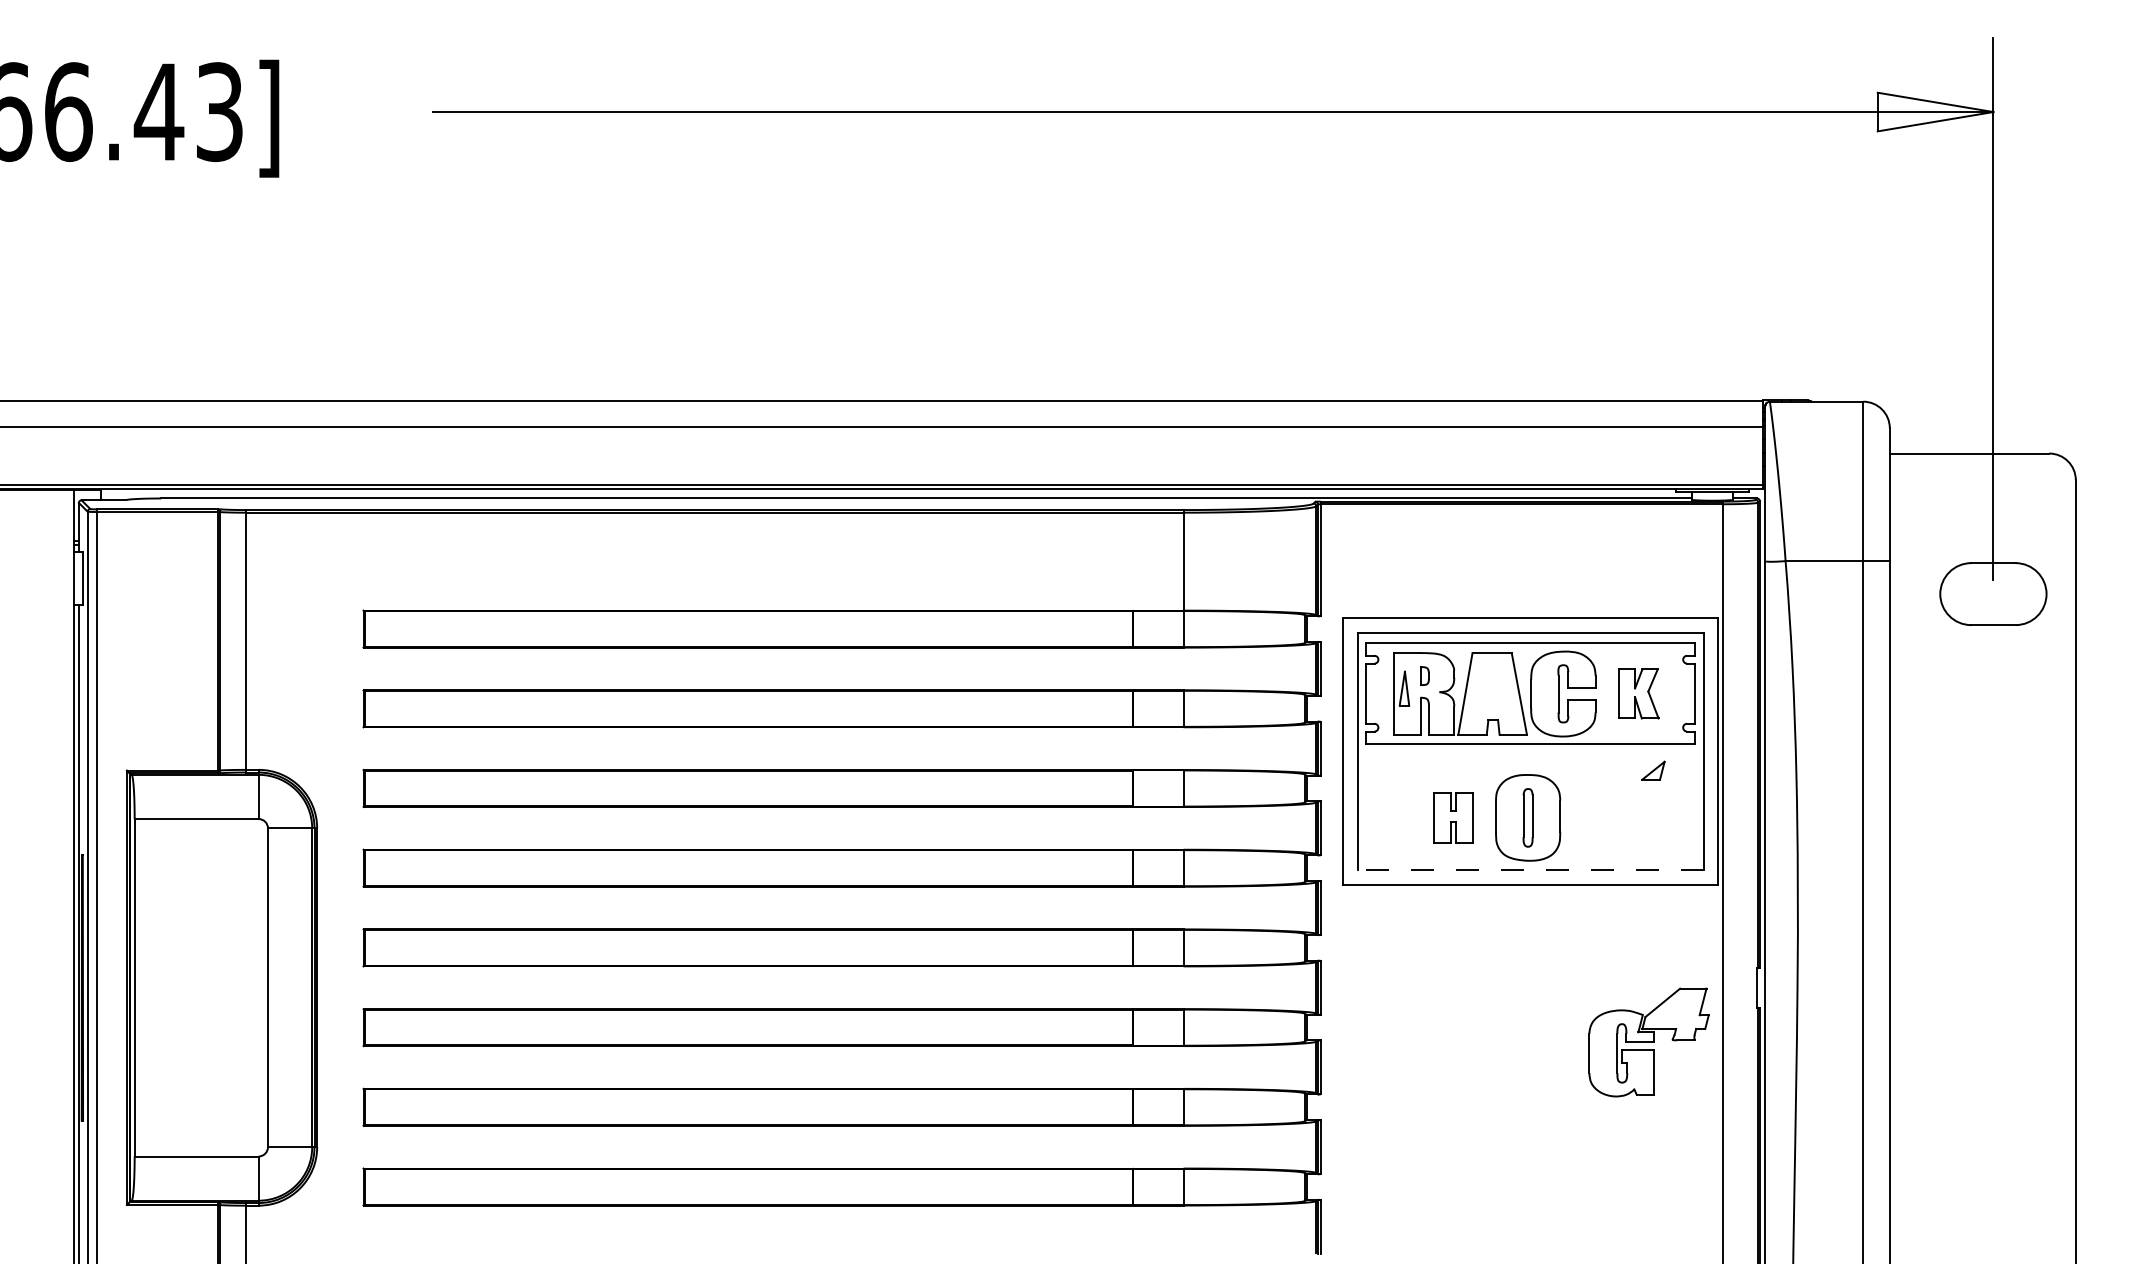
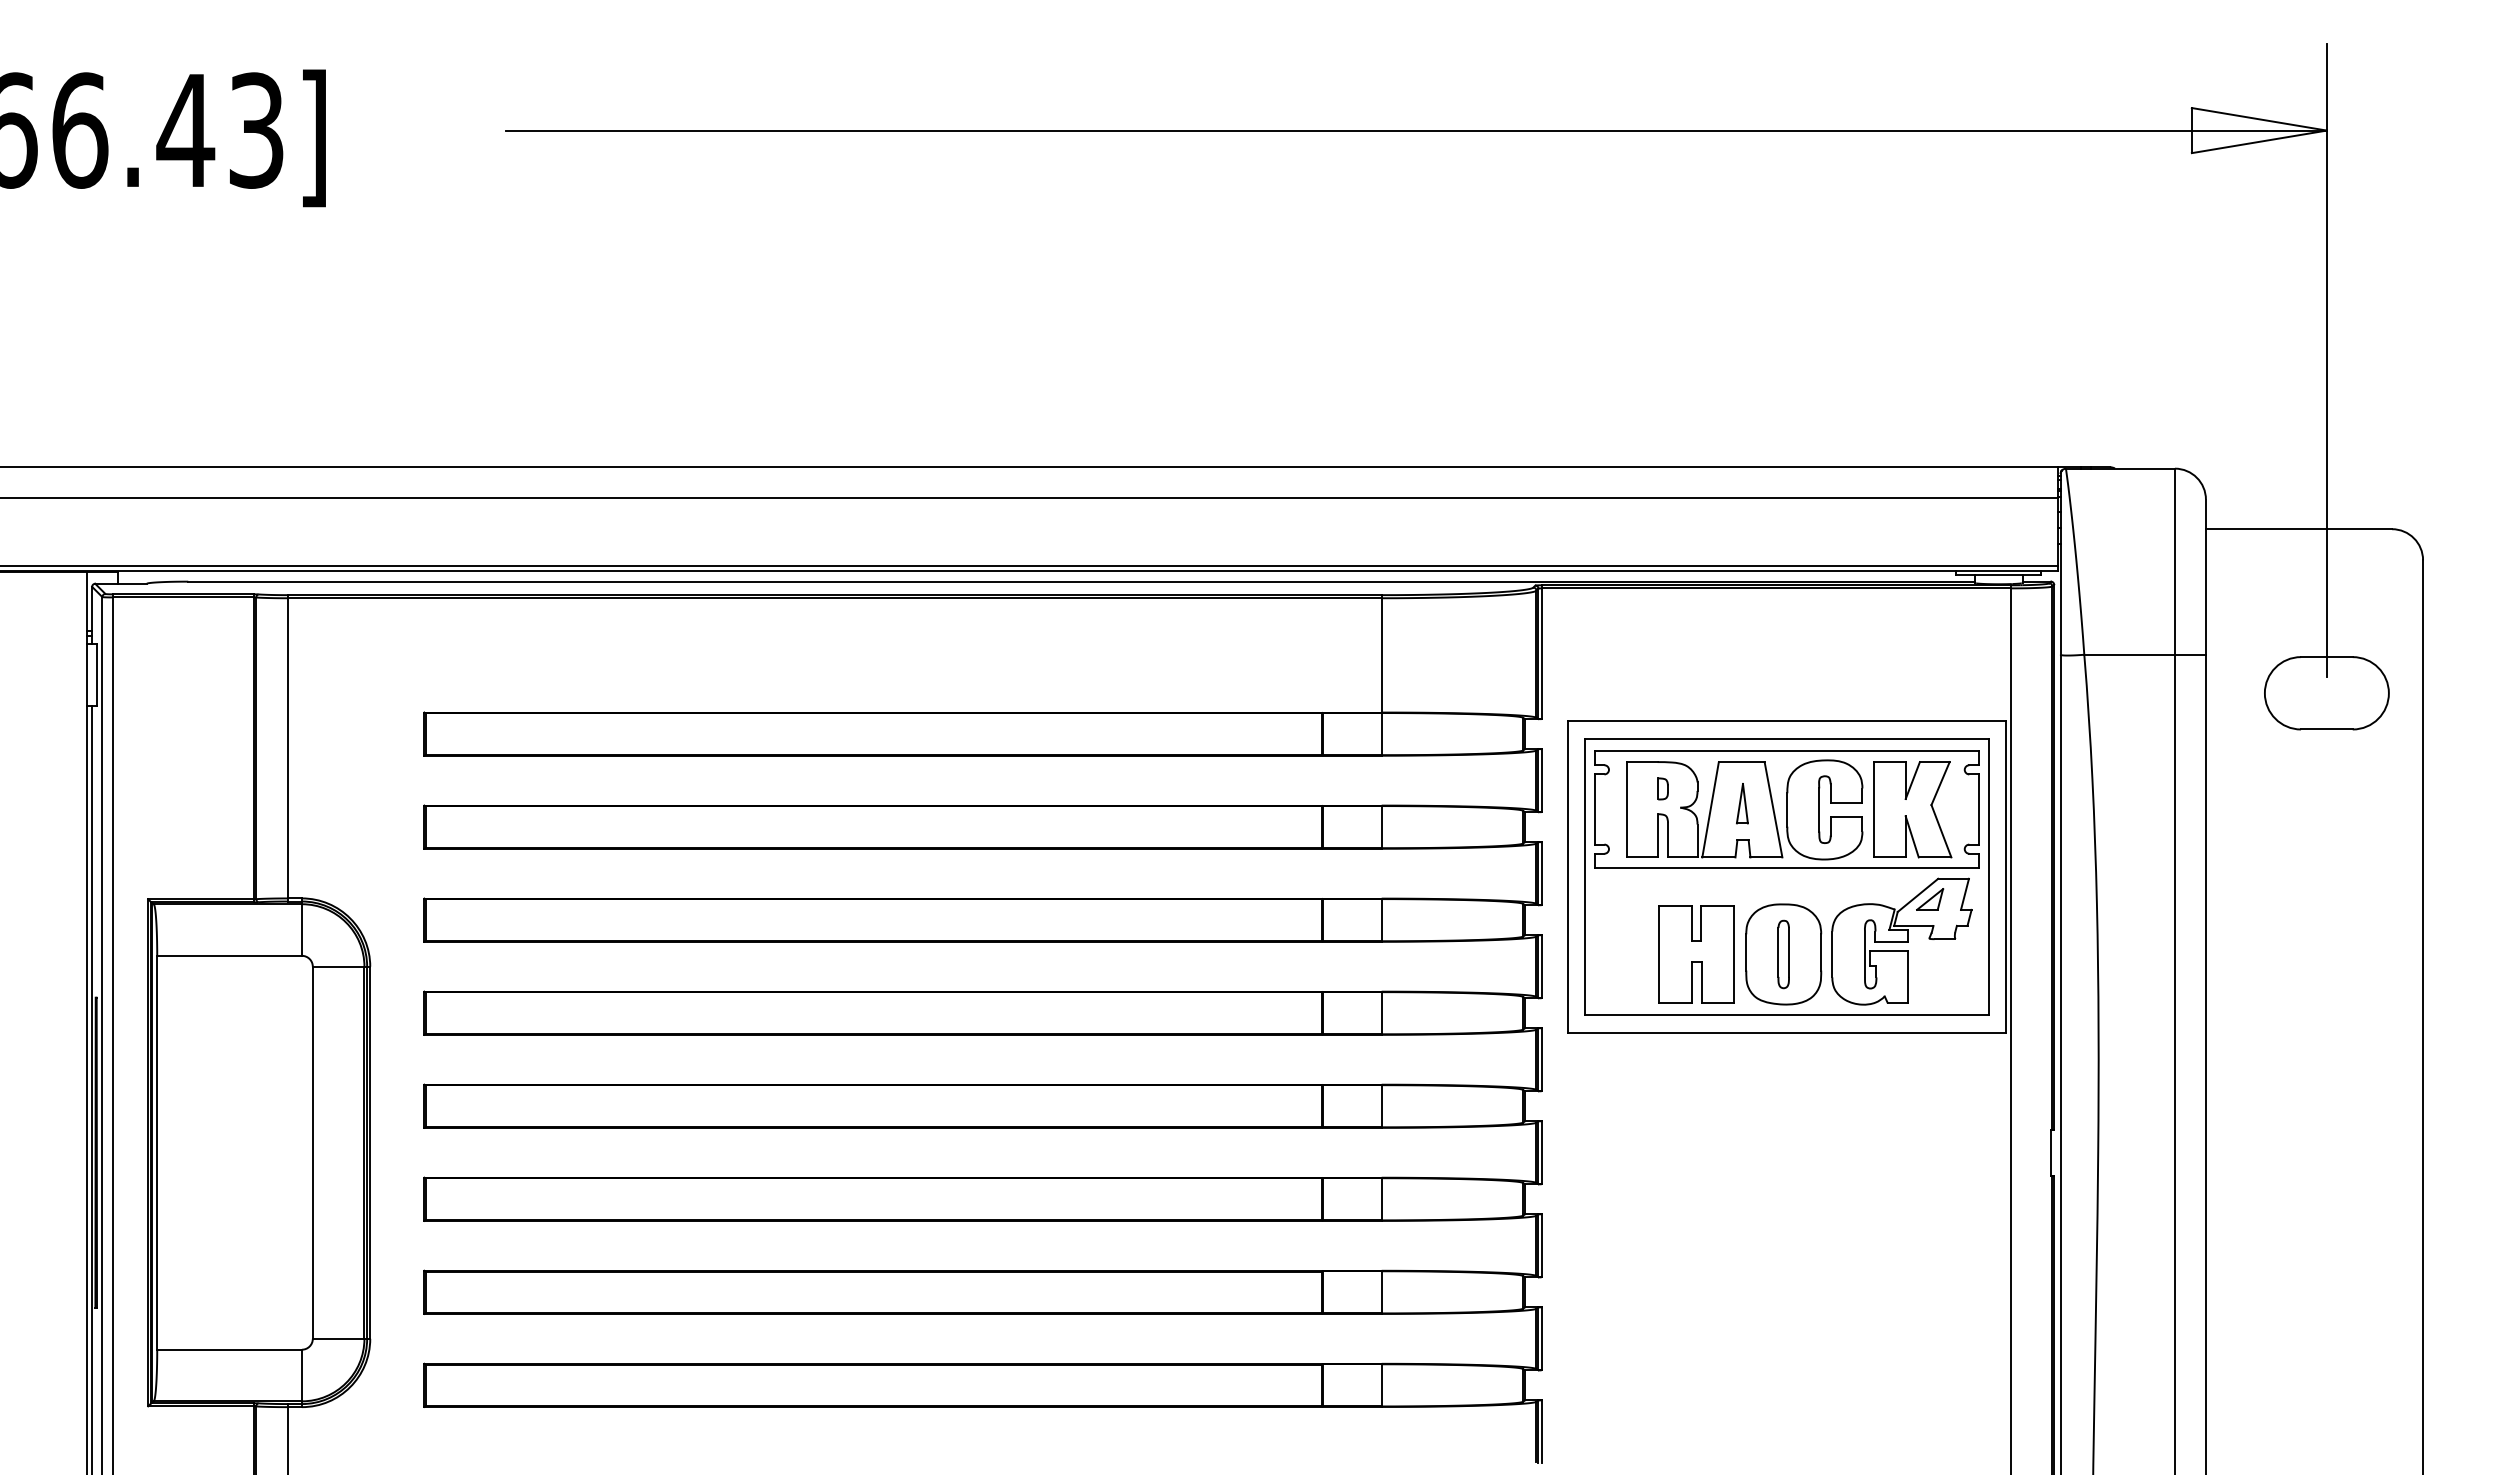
part: (1404, 688) -> (1742, 803), moved
part: (1638, 693) -> (1912, 809), size x1.67
part: (1453, 817) -> (1696, 954), size x1.67
line: (1530, 870) -> (1786, 1015), dashed -> solid
part: (1648, 1042) -> (1901, 941), moved

